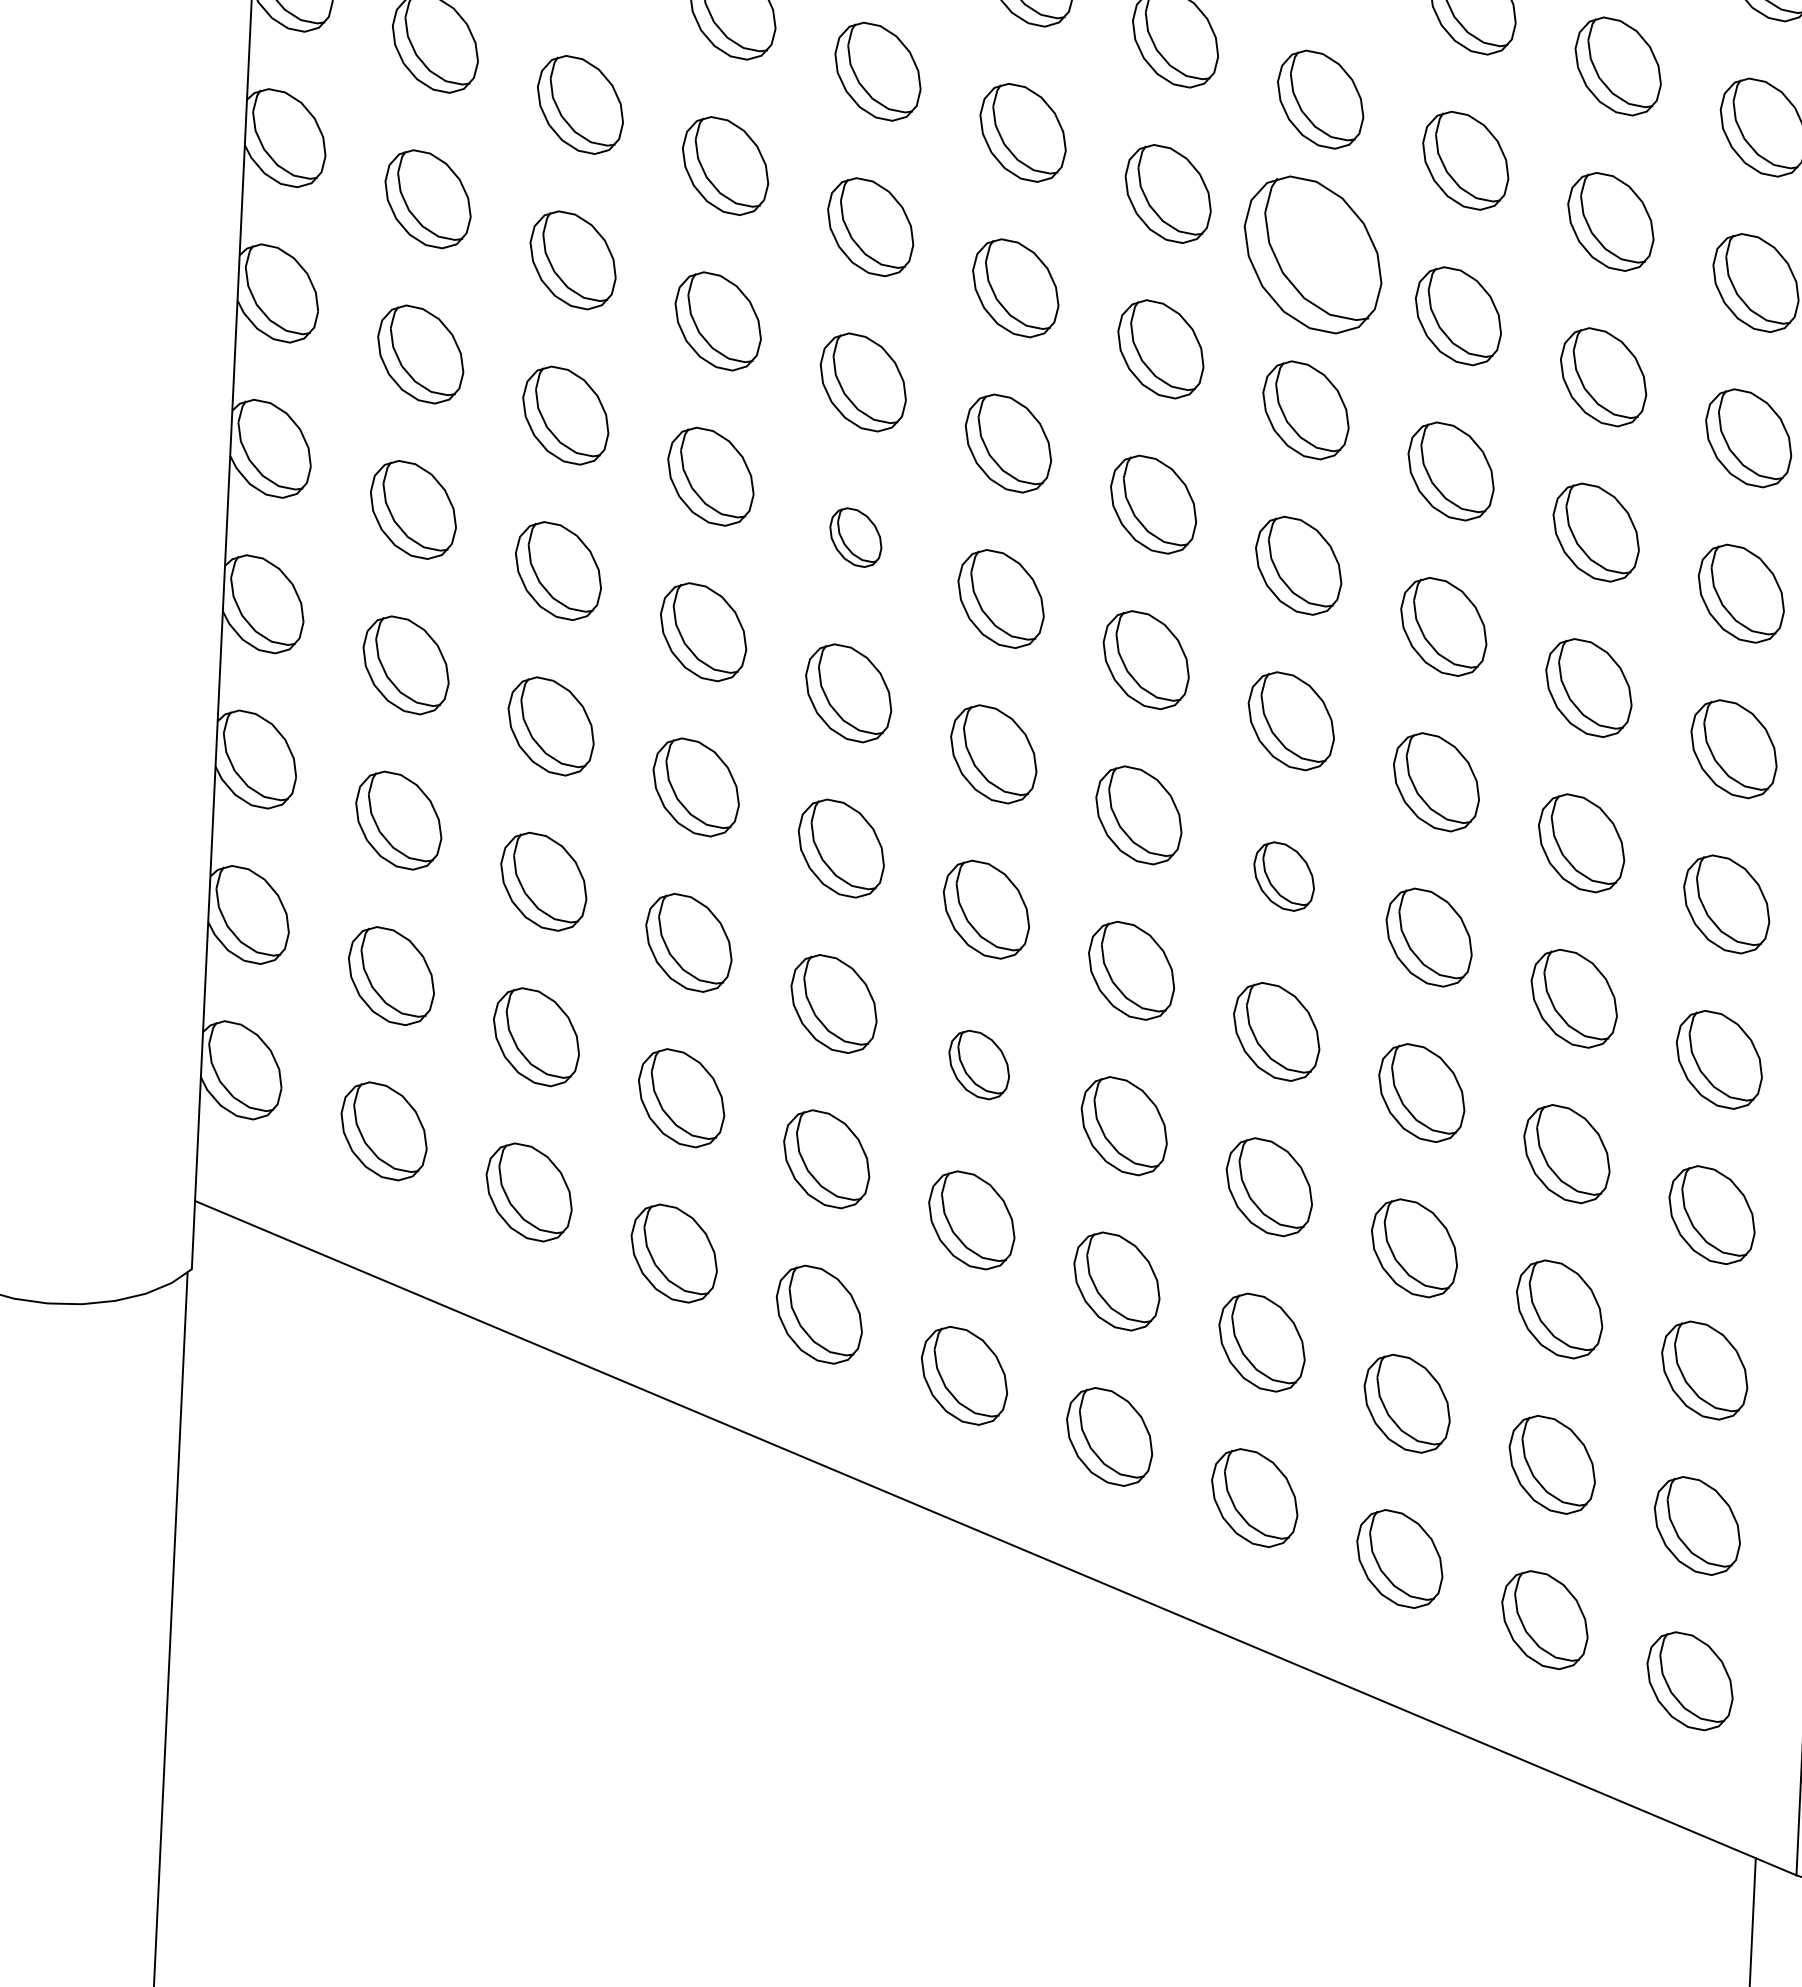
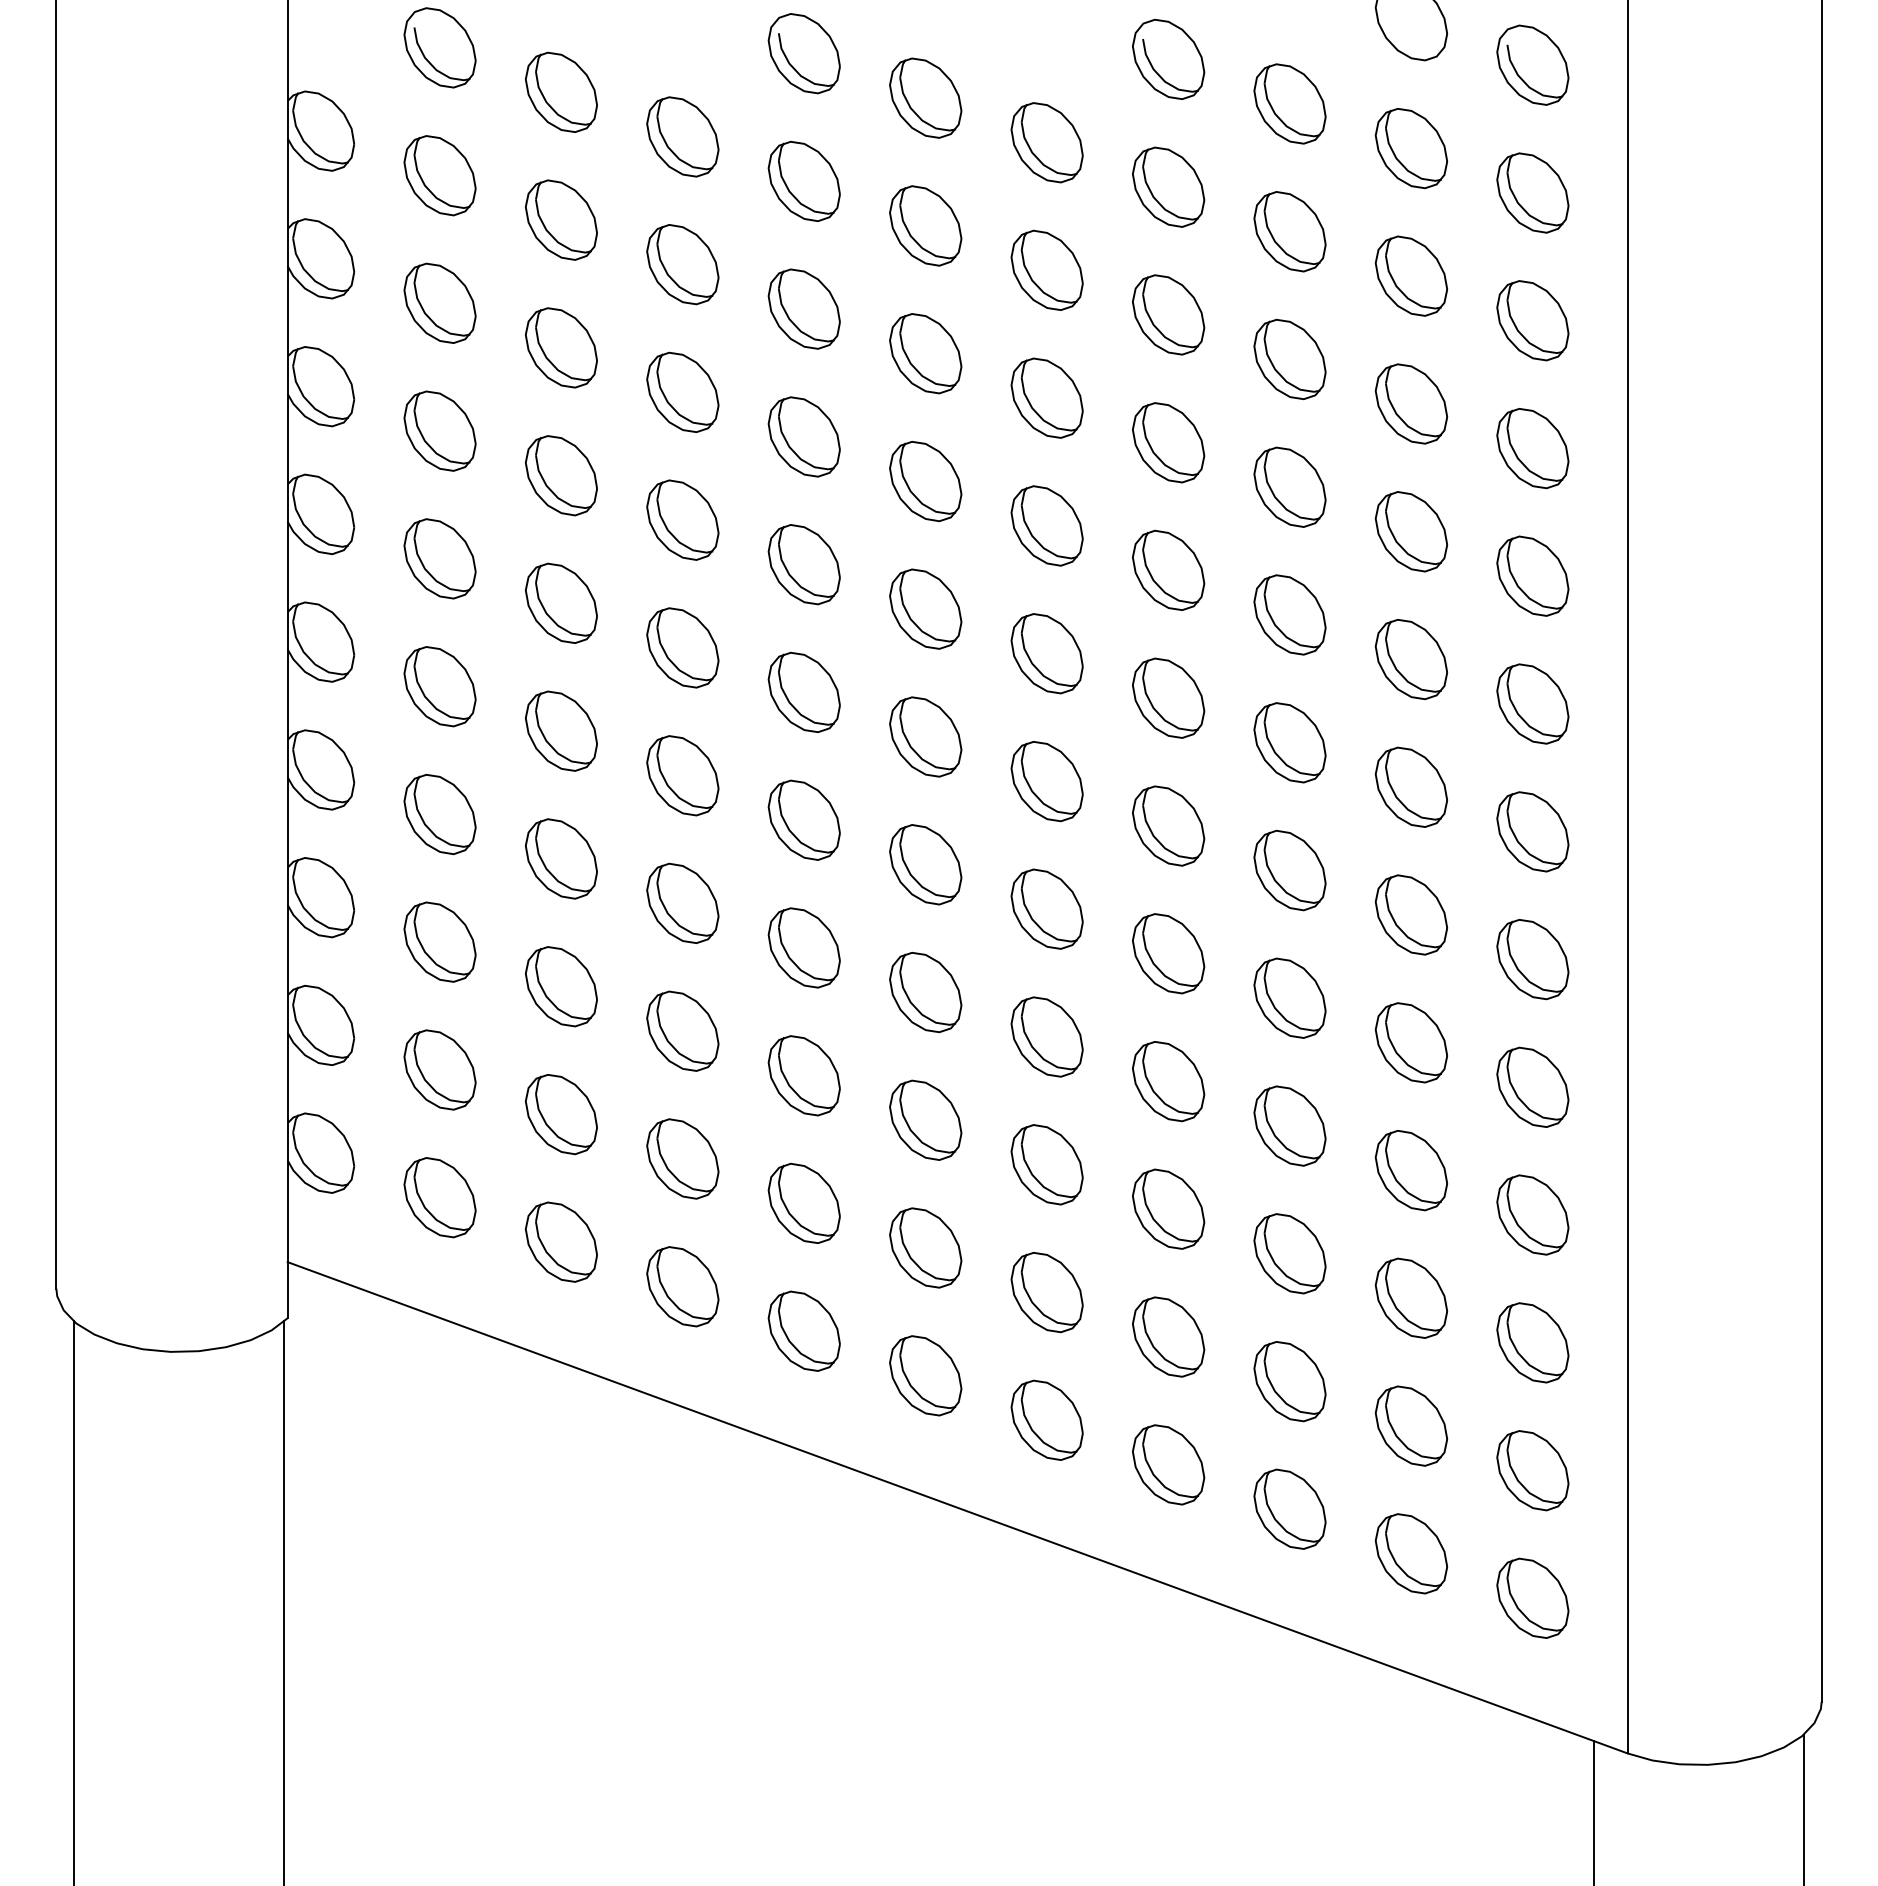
part: (1313, 254) -> (1168, 442), size x0.62
part: (855, 536) -> (803, 691), size x1.67
part: (1283, 876) -> (1168, 953), size x1.43
part: (978, 1064) -> (925, 1119), size x1.43

